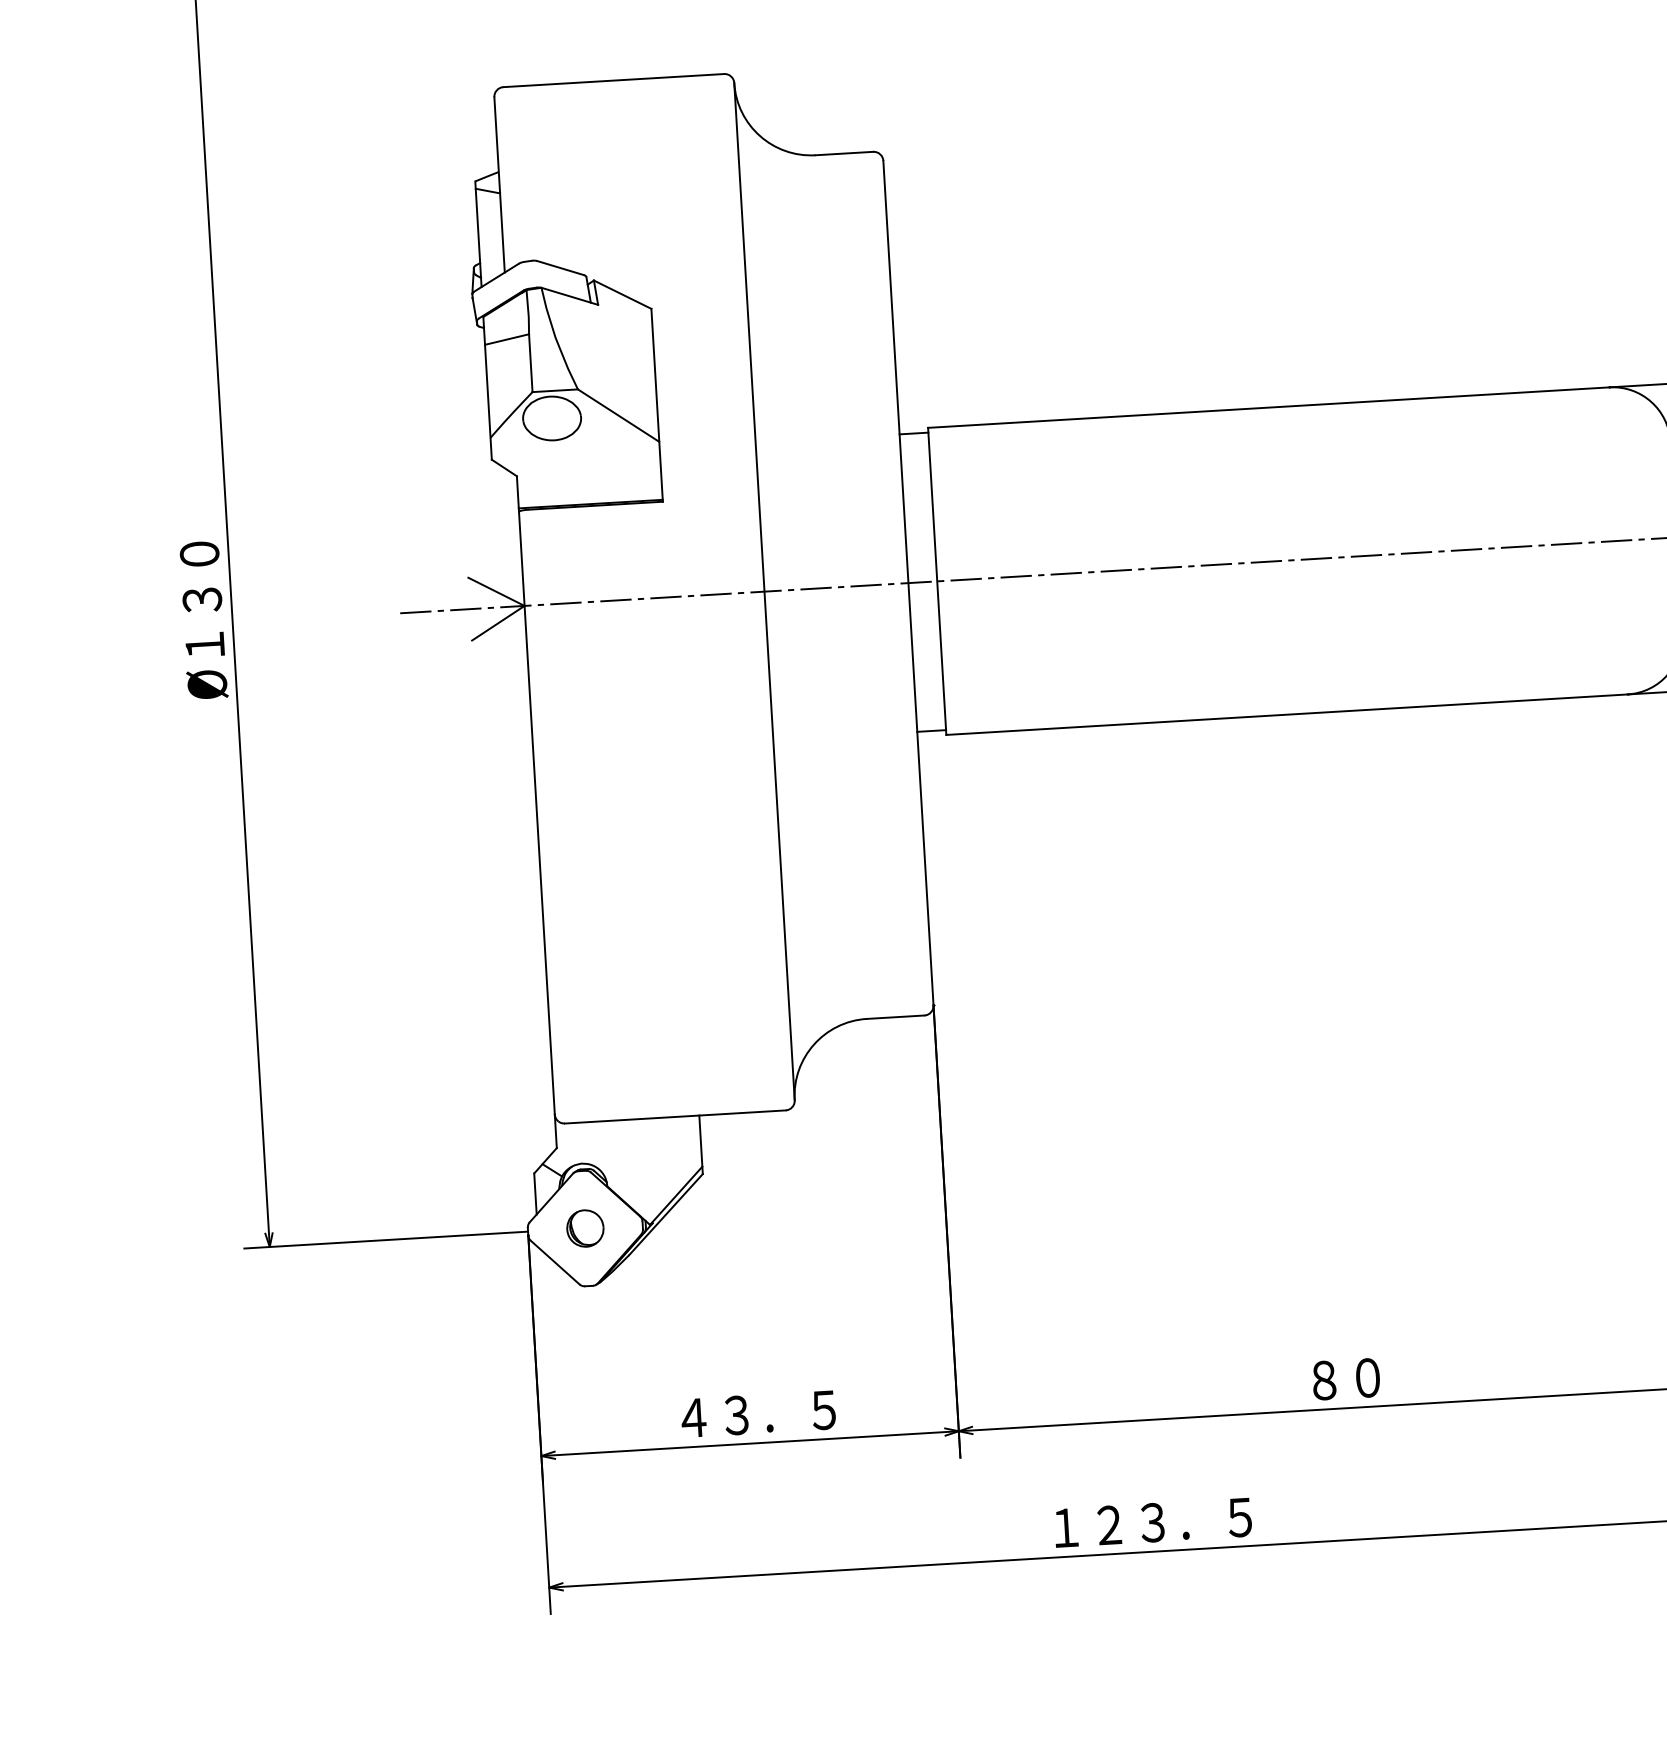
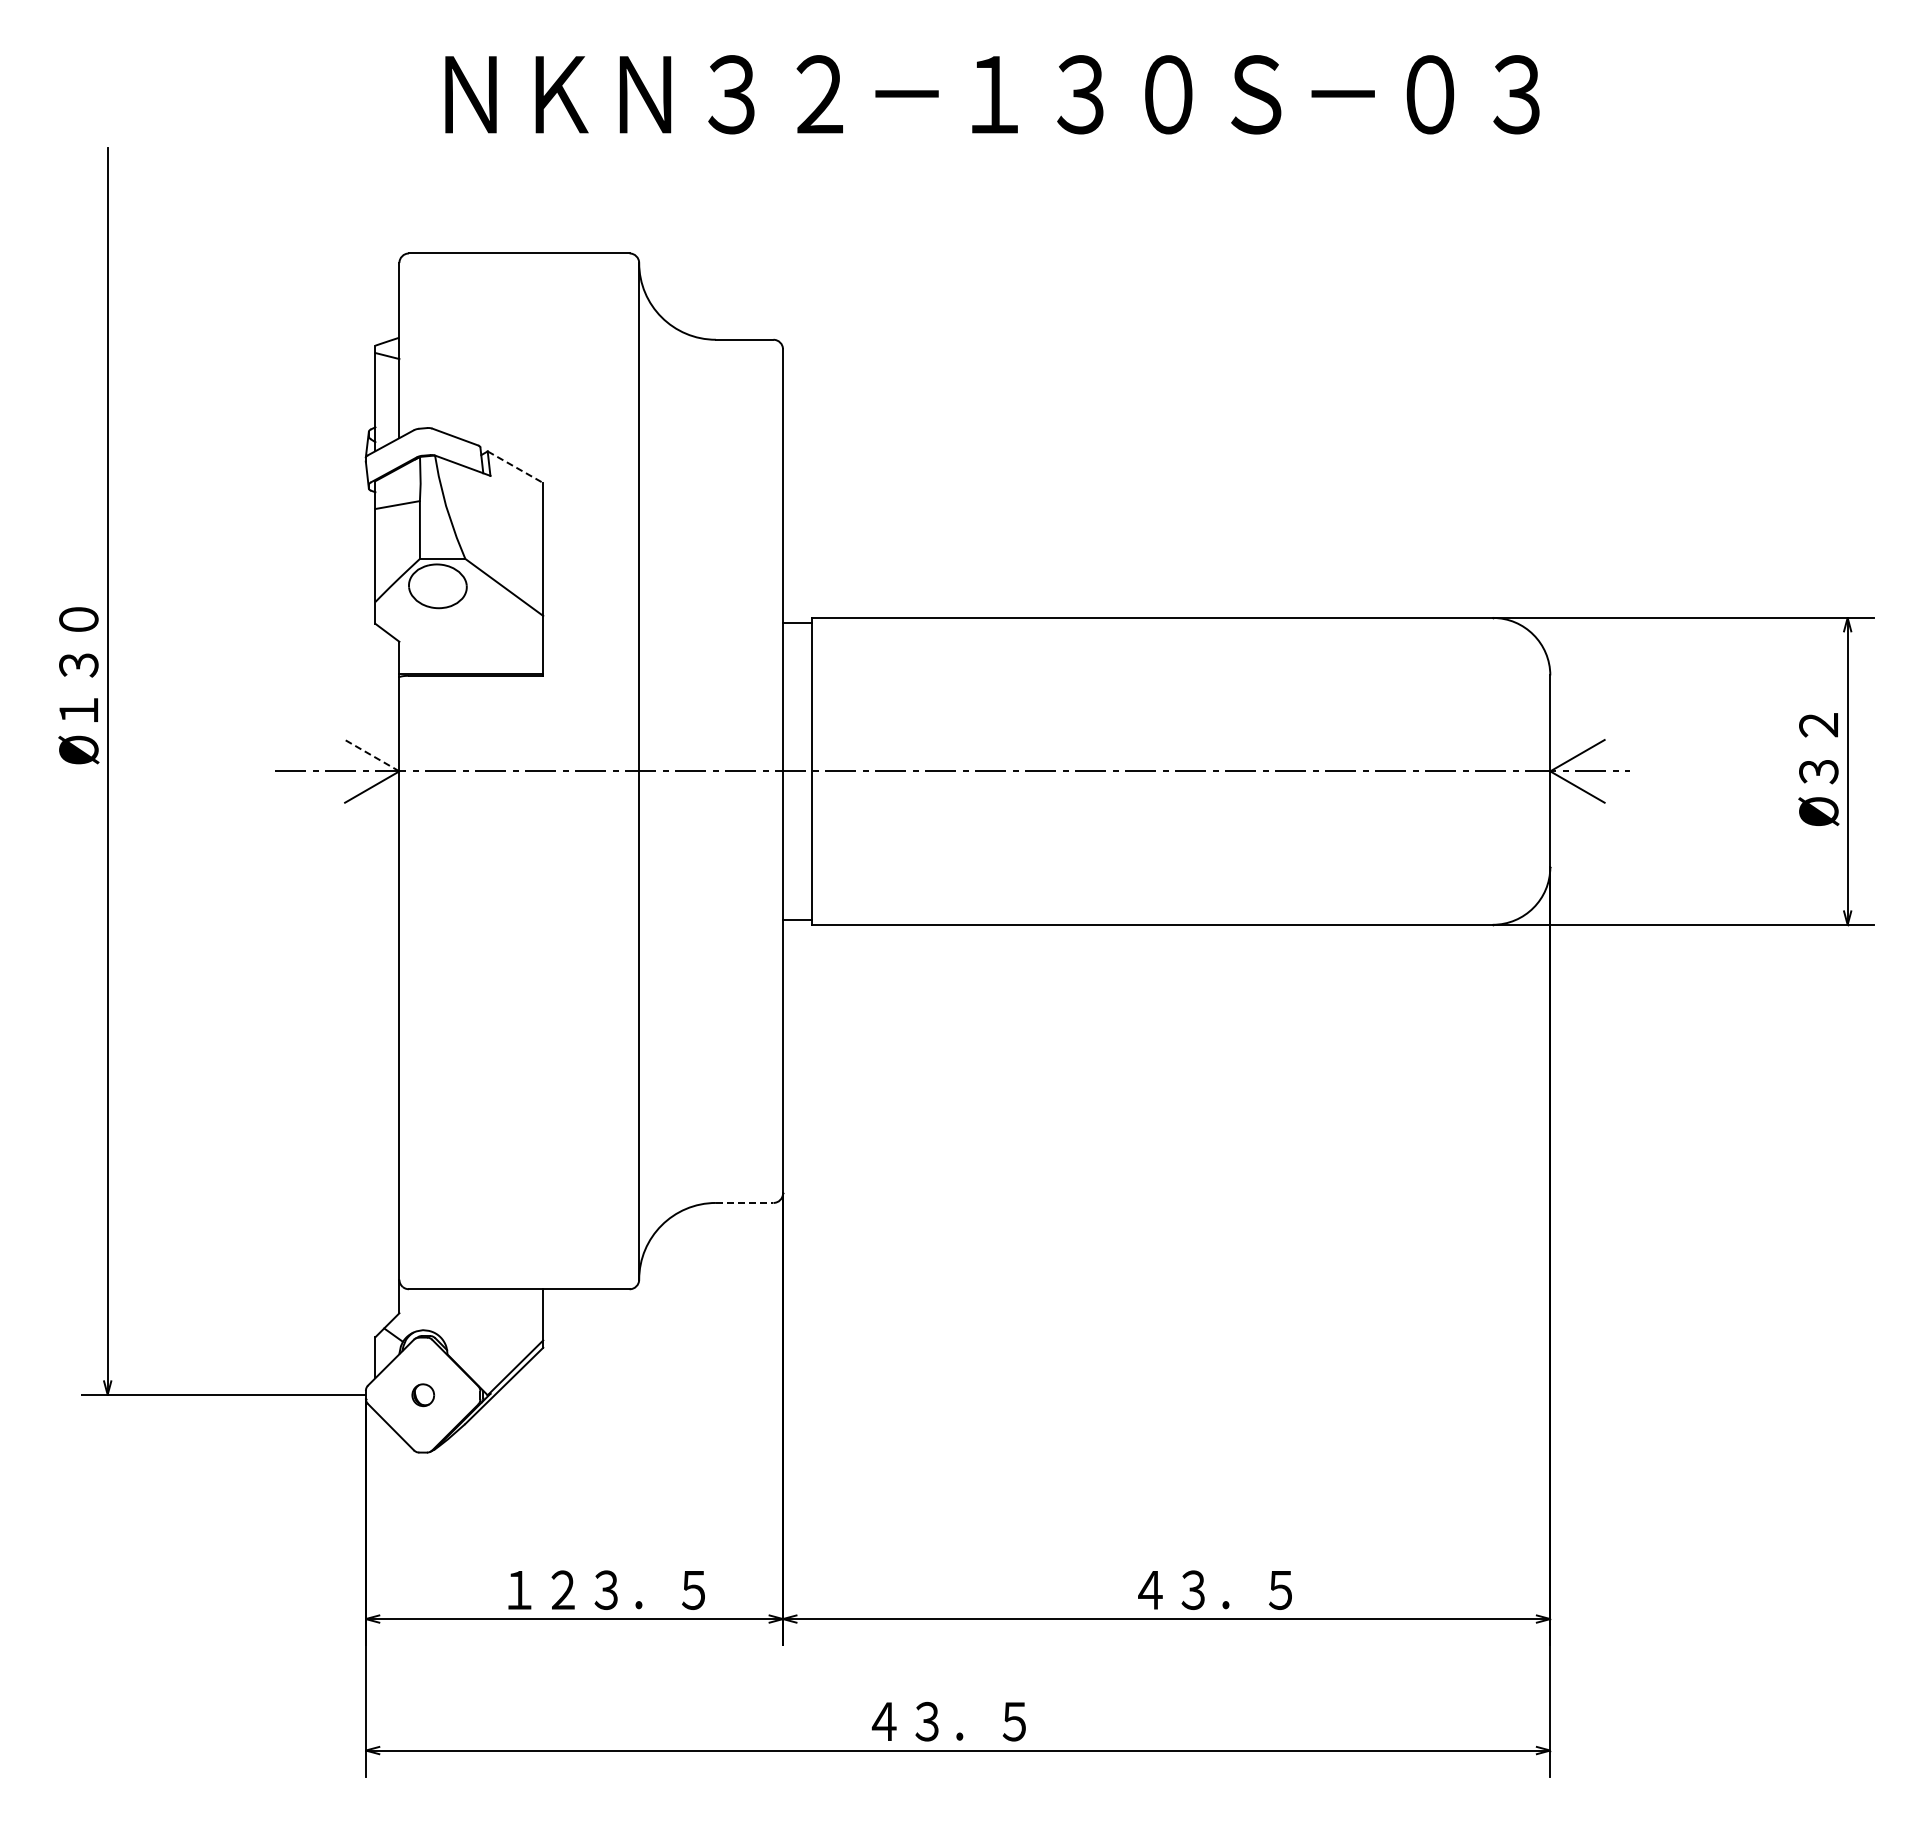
line: (622, 294) -> (515, 467), solid -> dashed
line: (495, 591) -> (371, 755), solid -> dashed
text: (203, 620) -> (78, 685), moved
line: (895, 1016) -> (744, 1202), solid -> dashed
part: (585, 1228) -> (423, 1395), size x0.6
text: (1388, 1376) -> (1214, 1589), ８０ -> ４３．５
text: (779, 1412) -> (605, 1589), ４３．５ -> １２３．５
text: (1152, 1522) -> (970, 1721), １２３．５ -> ４３．５

